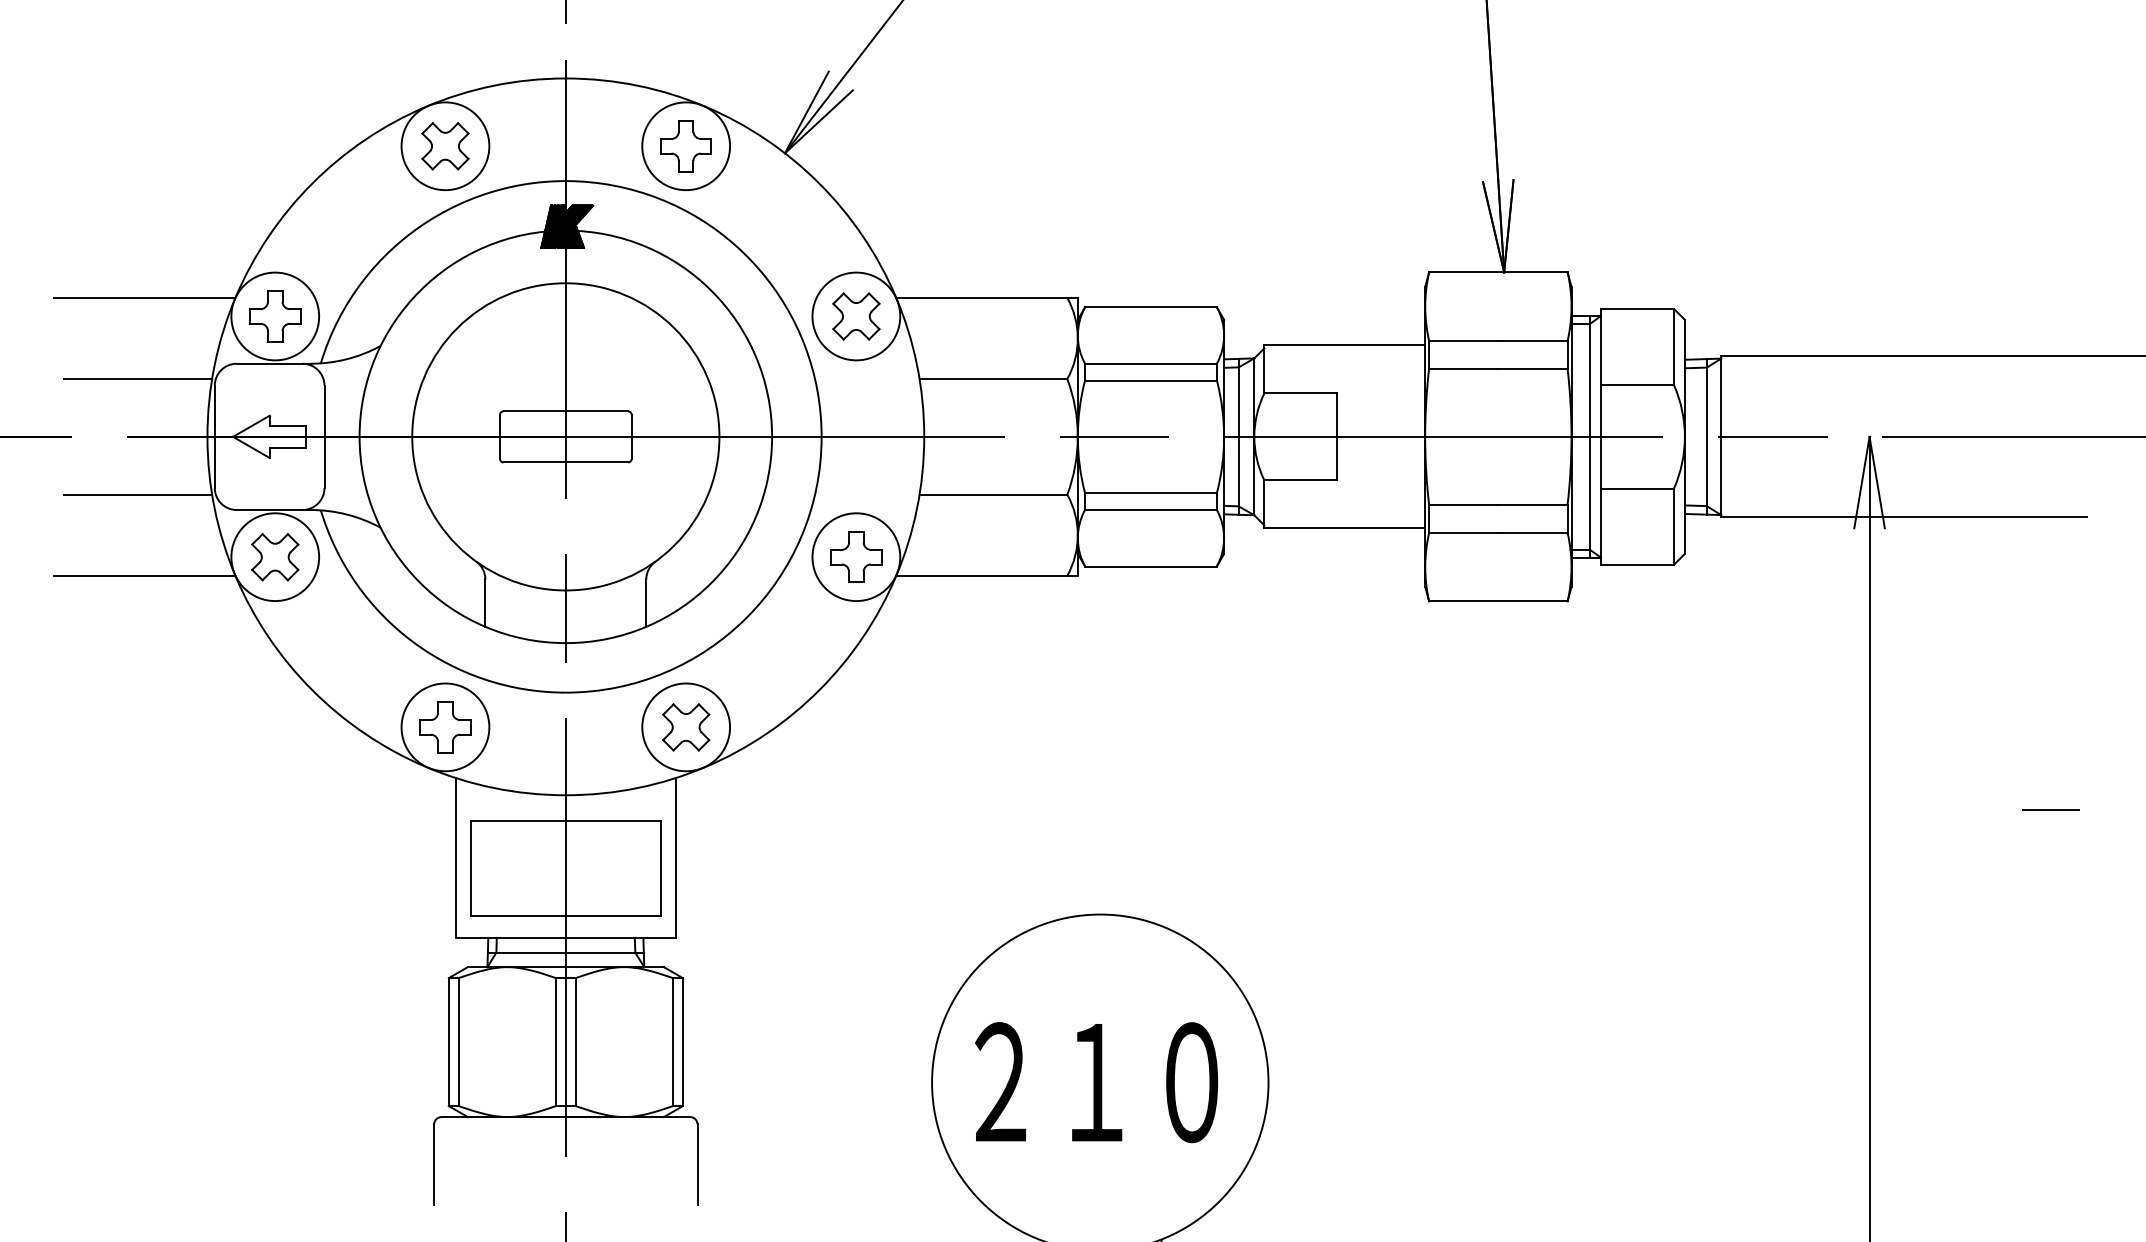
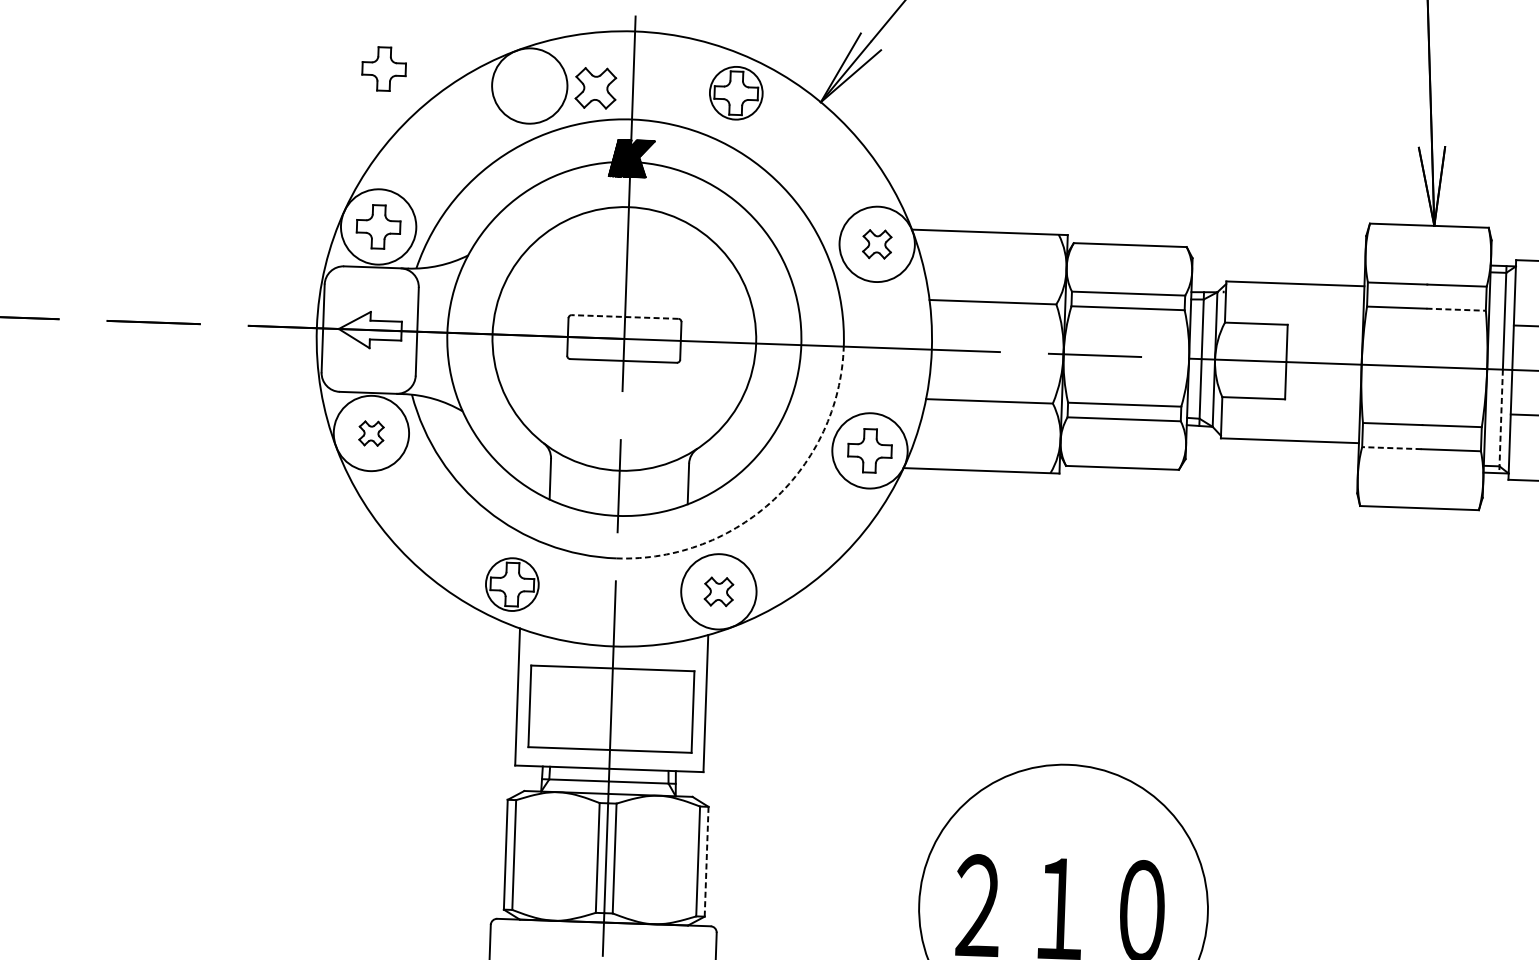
part: (275, 132) -> (384, 69), added
part: (445, 146) -> (595, 88), moved
circle: (686, 146) -> (736, 93), size x0.7
line: (144, 297) -> (267, 206), removed
part: (856, 316) -> (877, 244), size x0.7
line: (1532, 369) -> (1455, 310), solid -> dashed
line: (138, 379) -> (259, 276), removed
line: (565, 411) -> (624, 317), solid -> dashed
line: (138, 494) -> (255, 375), removed
line: (1589, 497) -> (1500, 421), solid -> dashed
line: (1463, 532) -> (1391, 447), solid -> dashed
part: (275, 557) -> (371, 433), size x0.6
line: (144, 575) -> (258, 445), removed
arc: (746, 617) -> (773, 499), solid -> dashed
circle: (445, 727) -> (512, 584), size x0.7
part: (686, 727) -> (719, 591), size x0.7
line: (682, 1042) -> (706, 862), solid -> dashed

